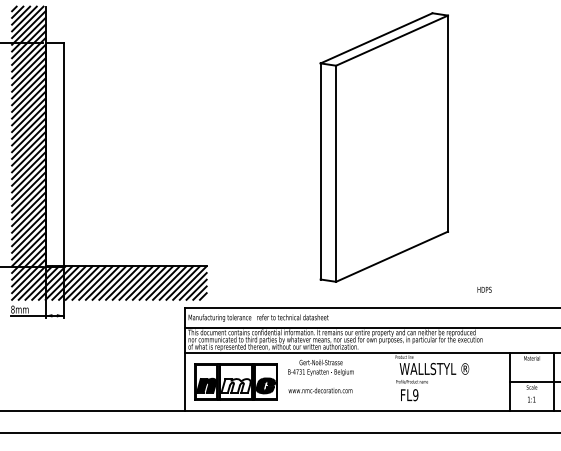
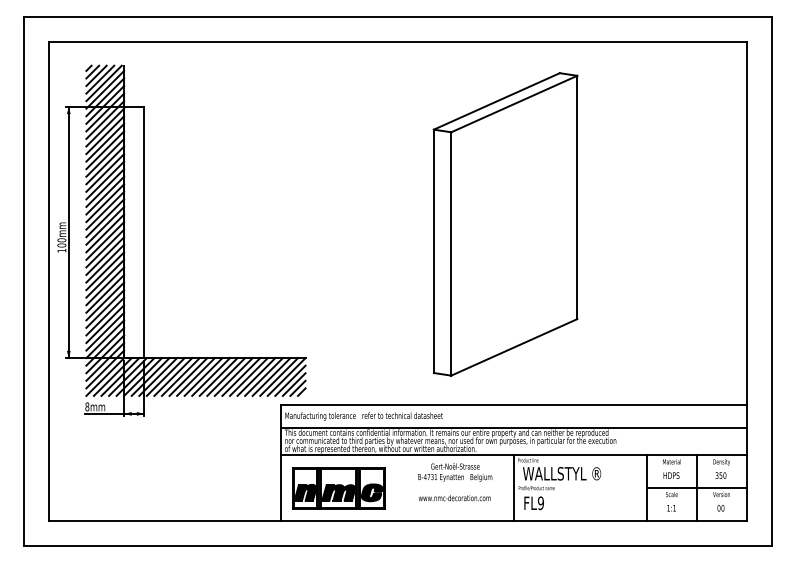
text: (484, 289) -> (671, 475), moved
text: (321, 376) -> (455, 482), moved
line: (391, 381) -> (513, 487), added
fill: (235, 385) -> (338, 492), added

